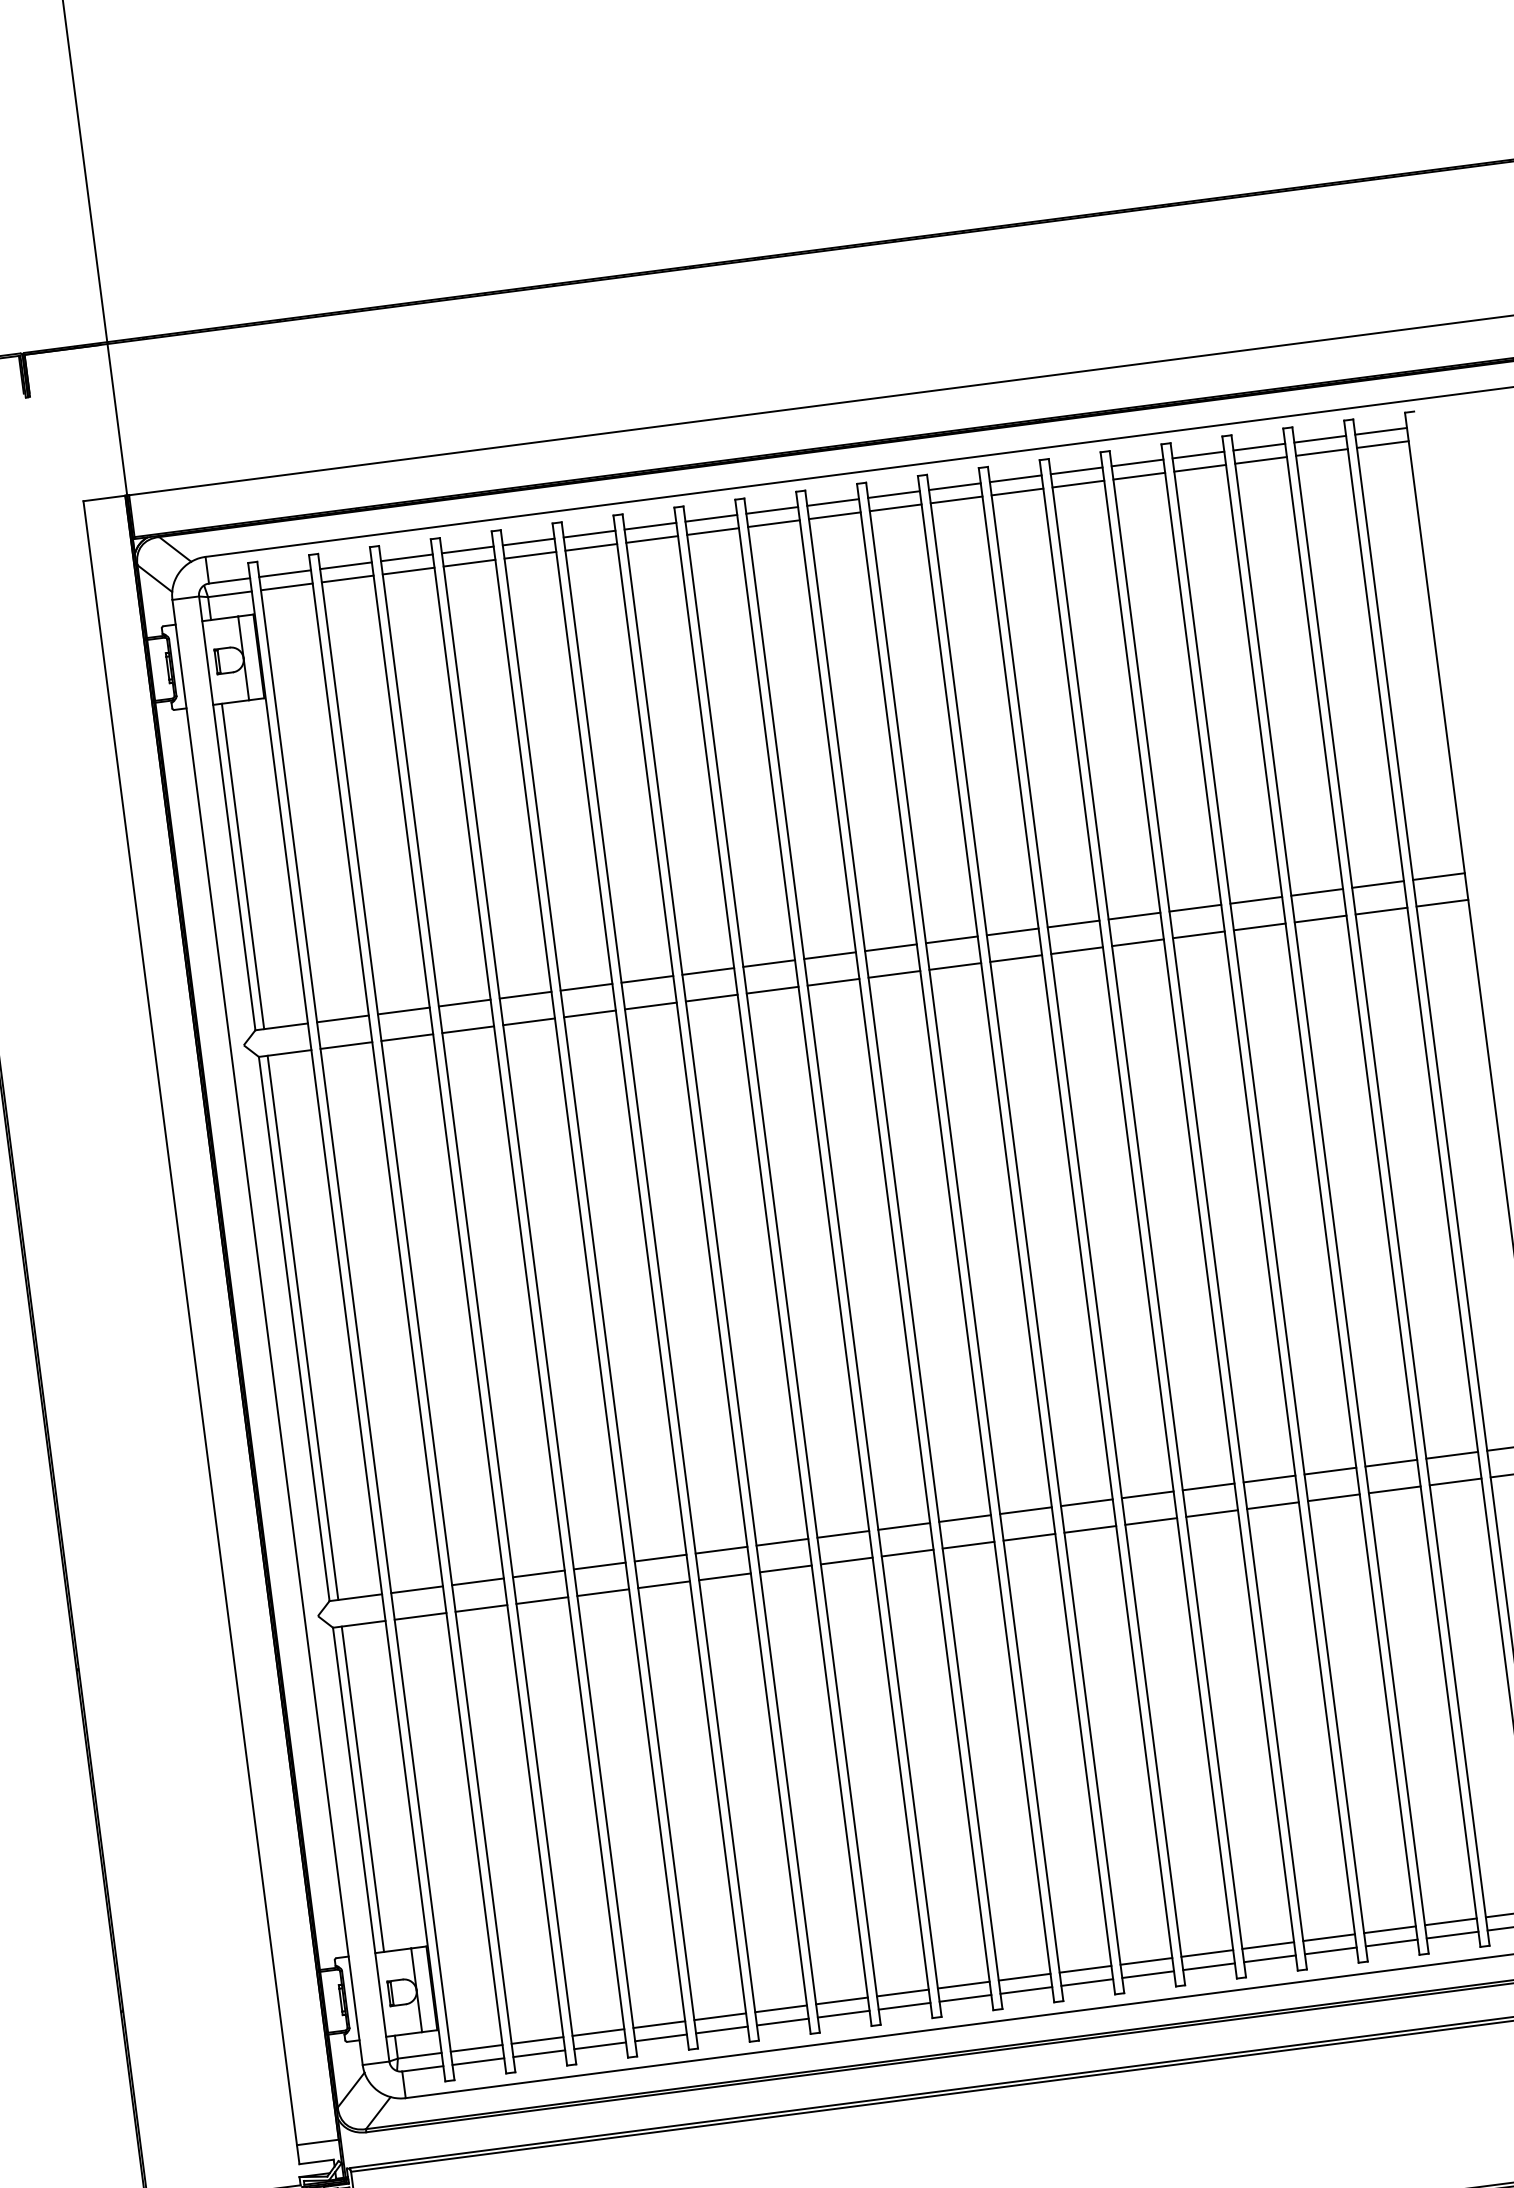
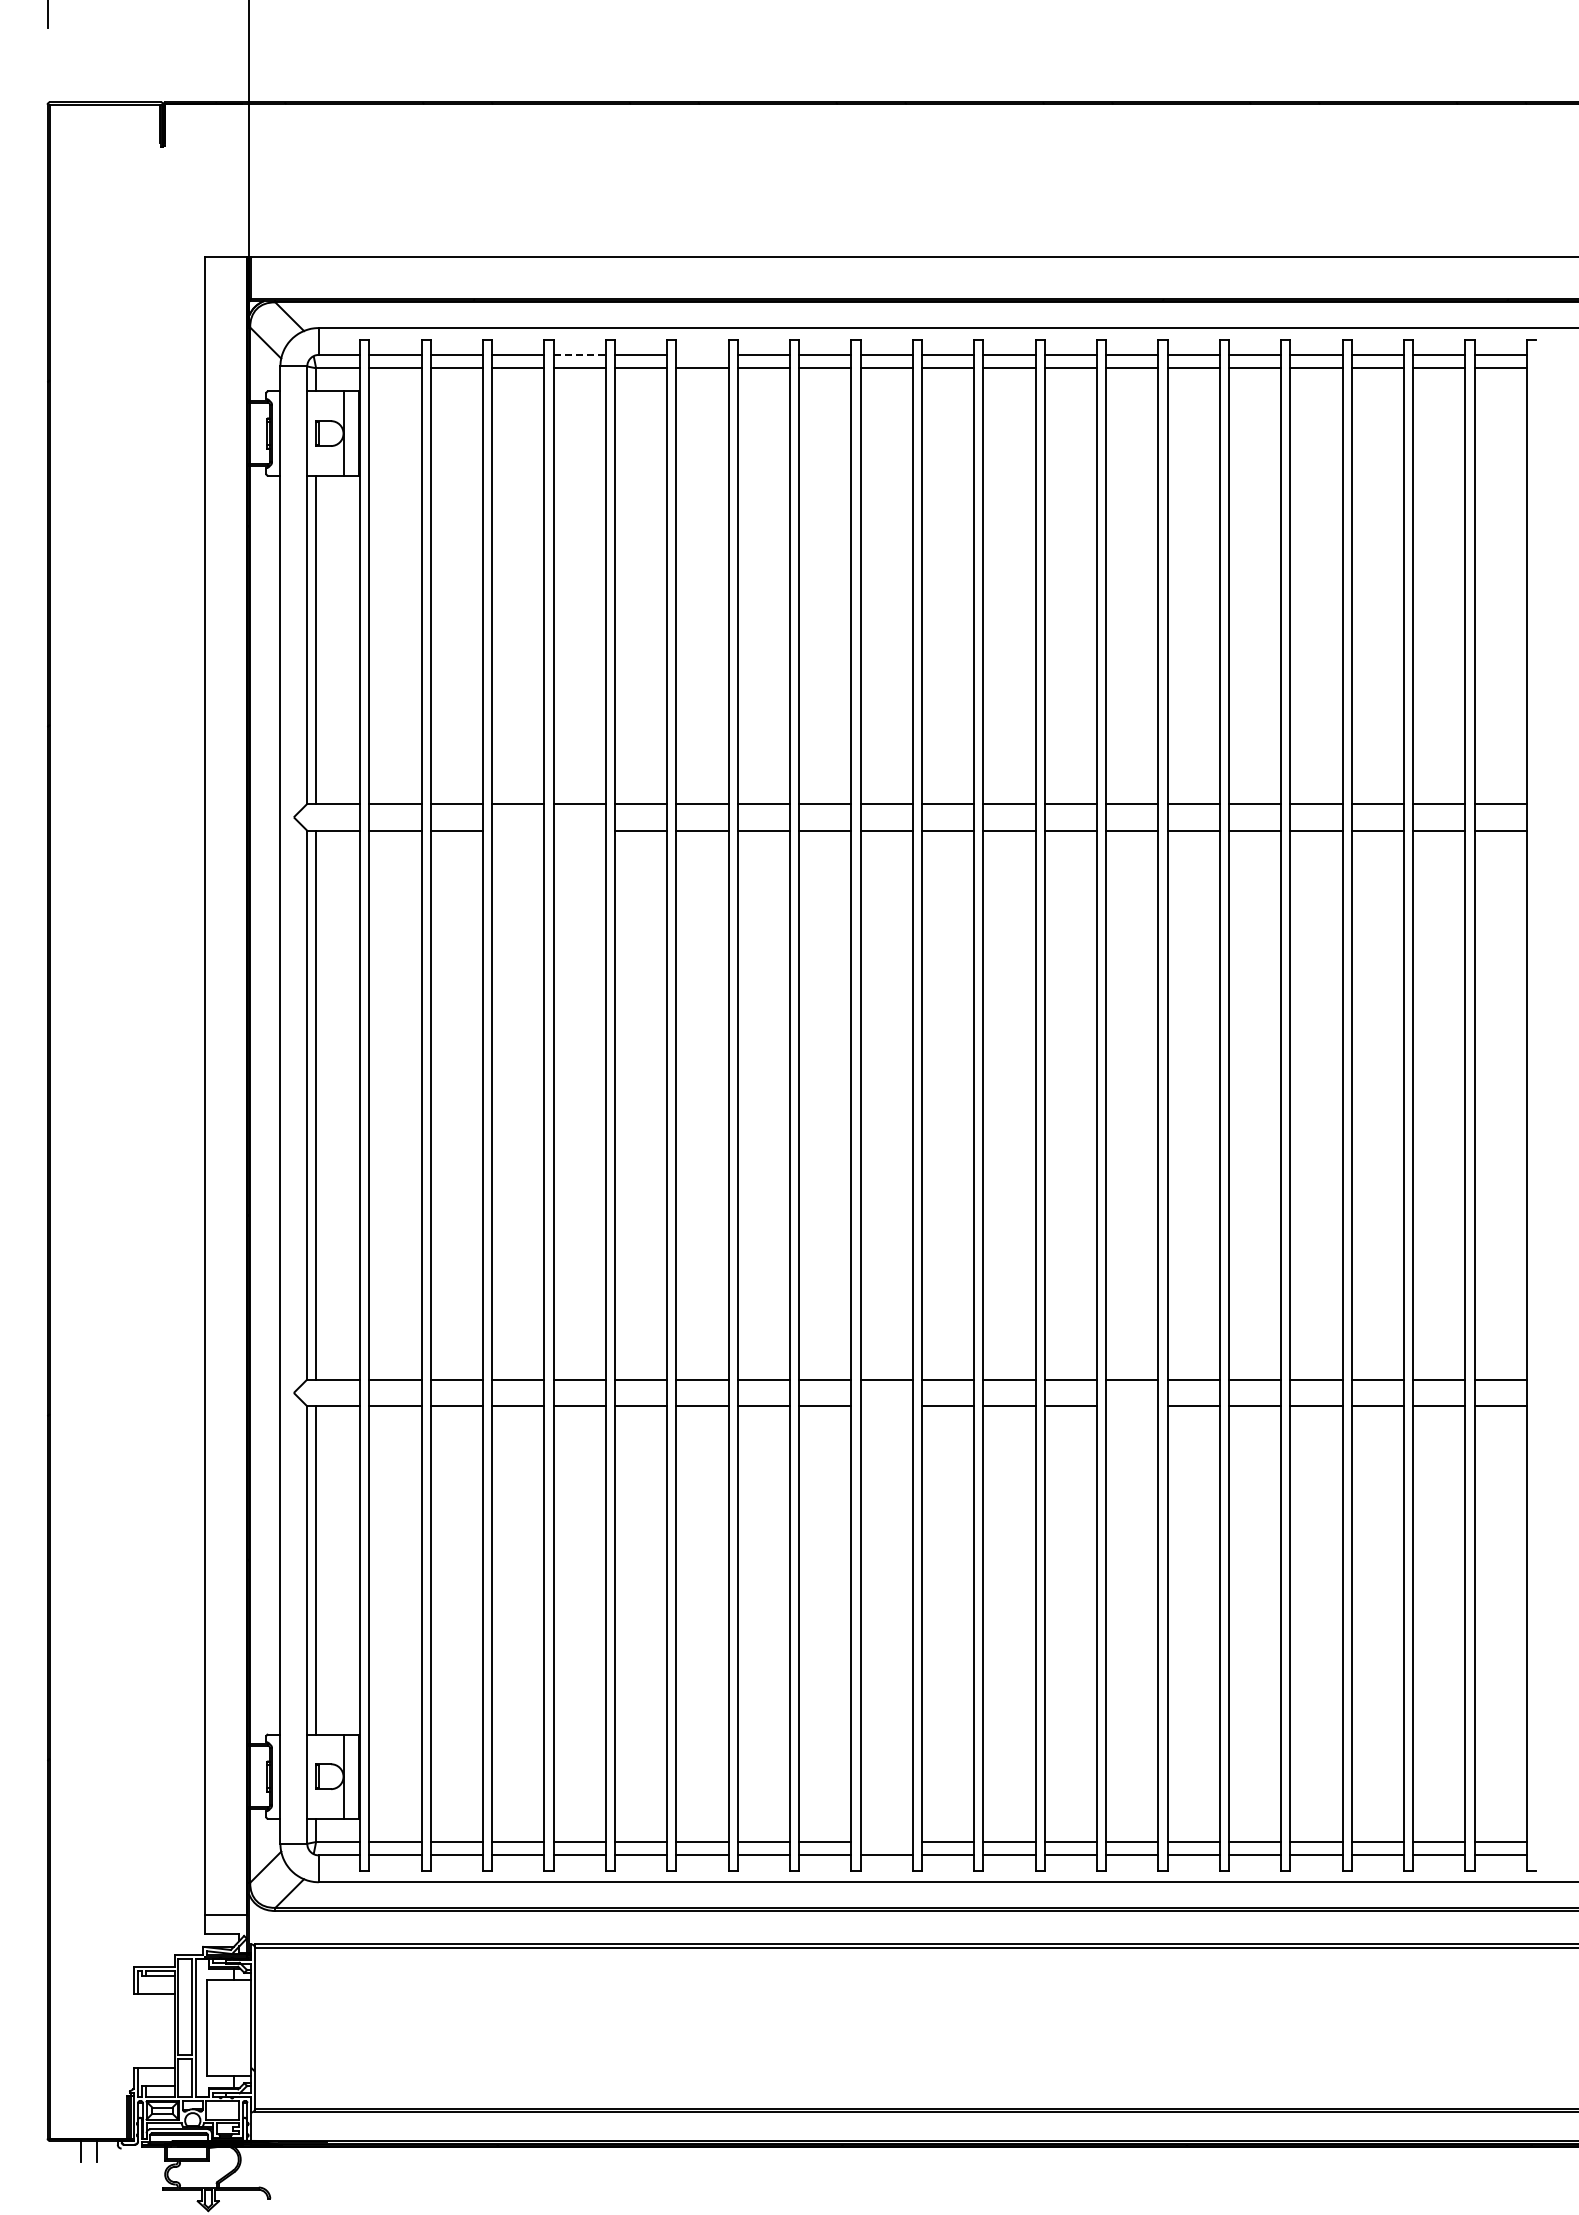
line: (589, 533) -> (702, 354), removed
line: (468, 549) -> (580, 354), solid -> dashed
line: (528, 1021) -> (579, 830), removed
line: (468, 1029) -> (518, 830), removed
line: (1151, 1521) -> (1132, 1406), removed
line: (907, 1553) -> (886, 1406), removed
line: (963, 1985) -> (886, 1842), removed

